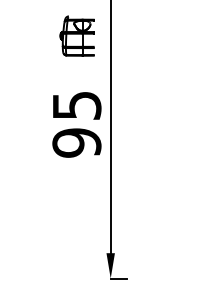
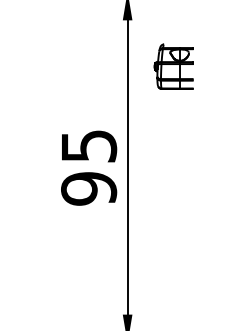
part: (76, 35) -> (173, 66), moved

